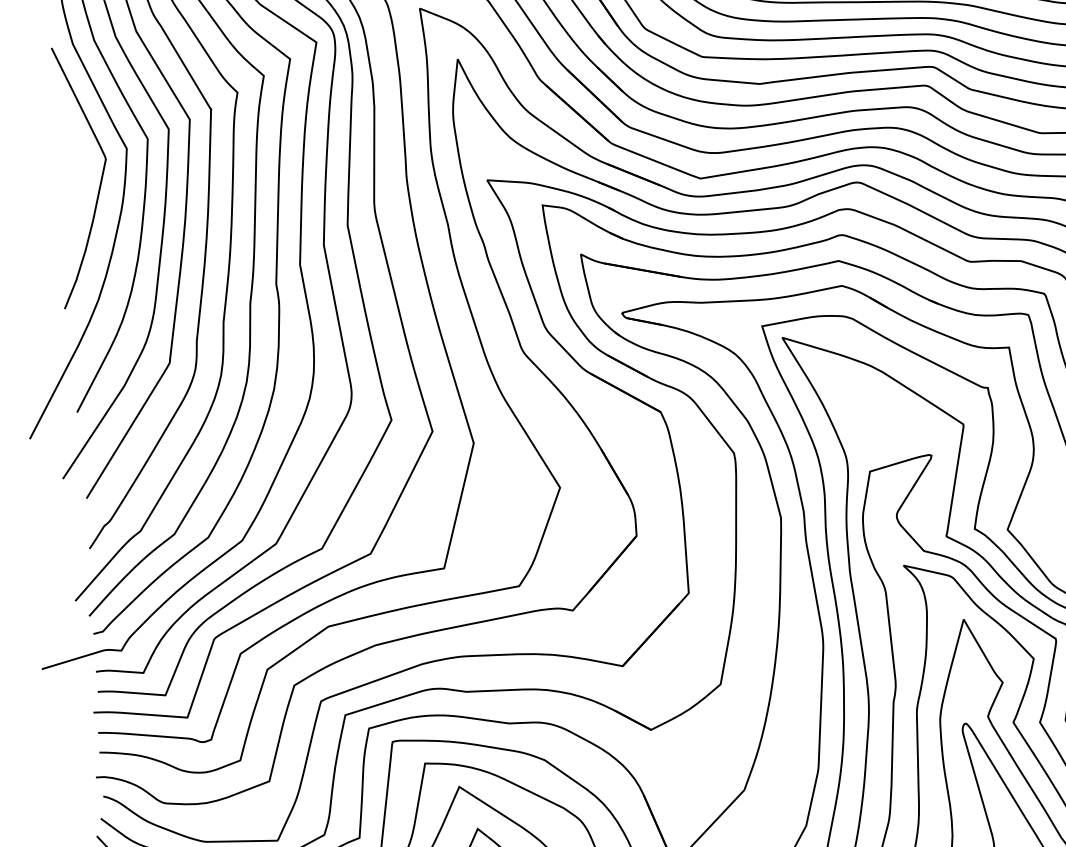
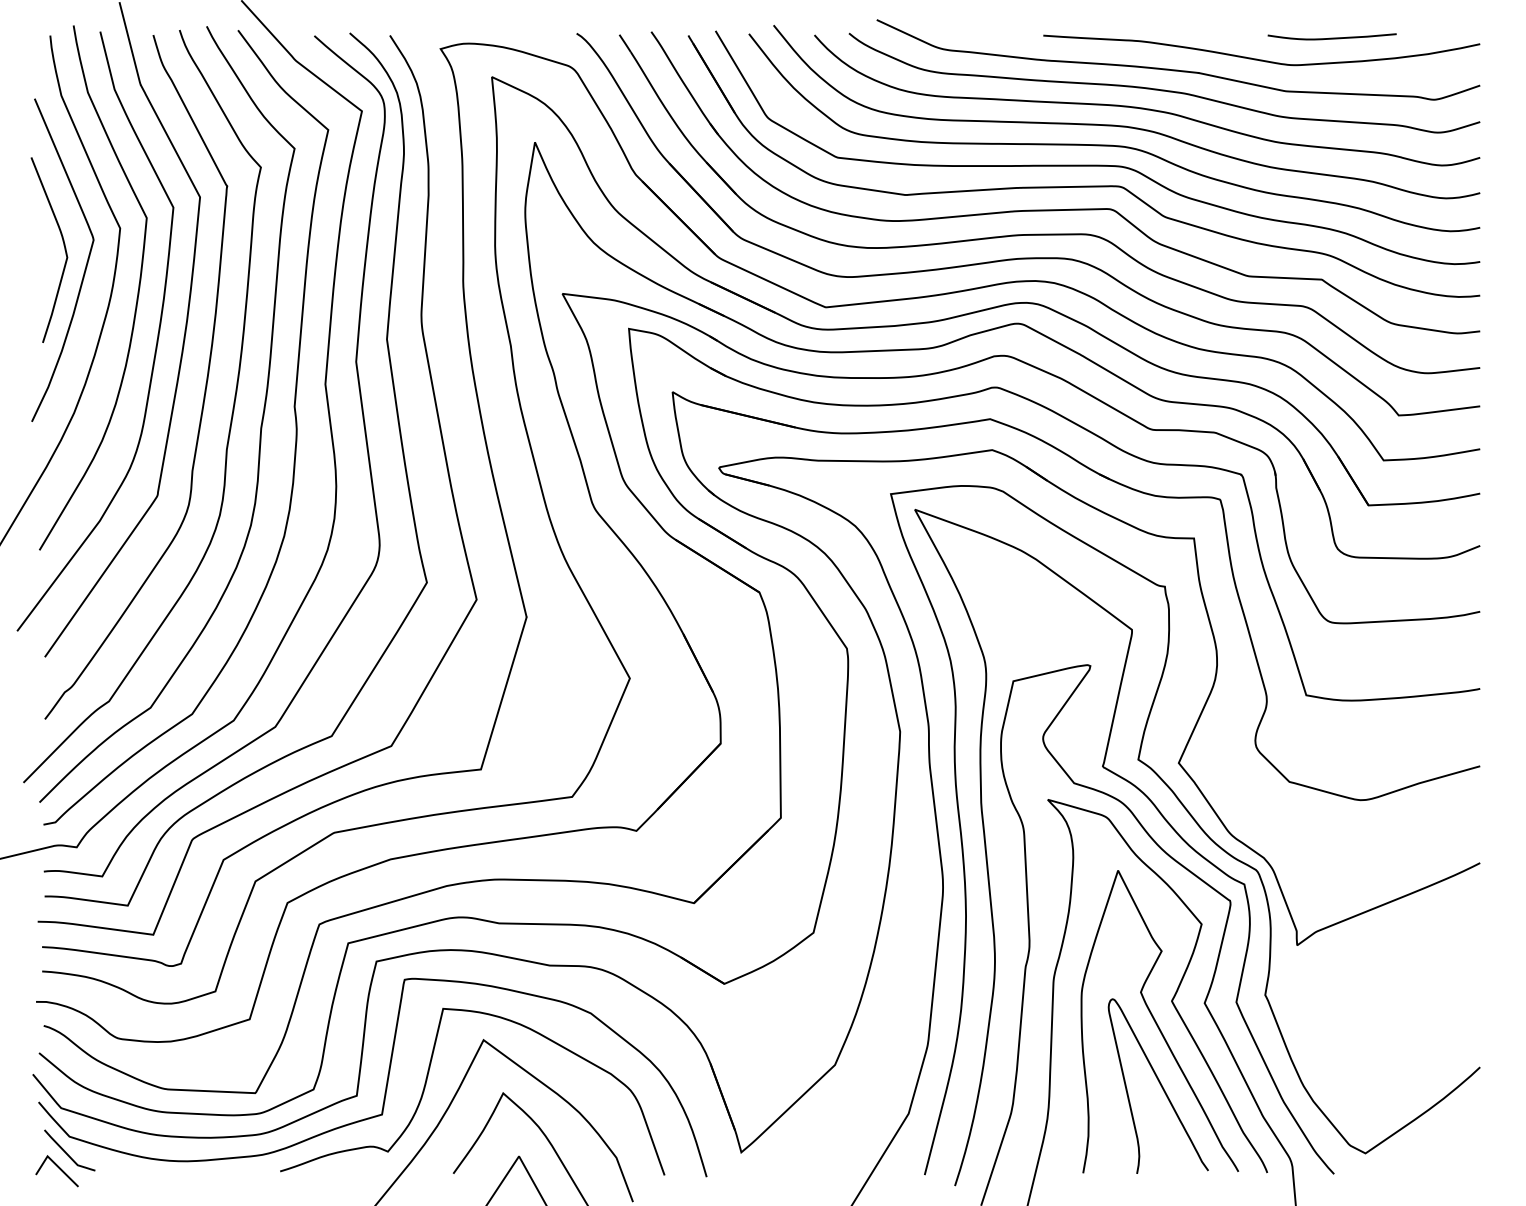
curve: (81, 165) -> (63, 245), added

